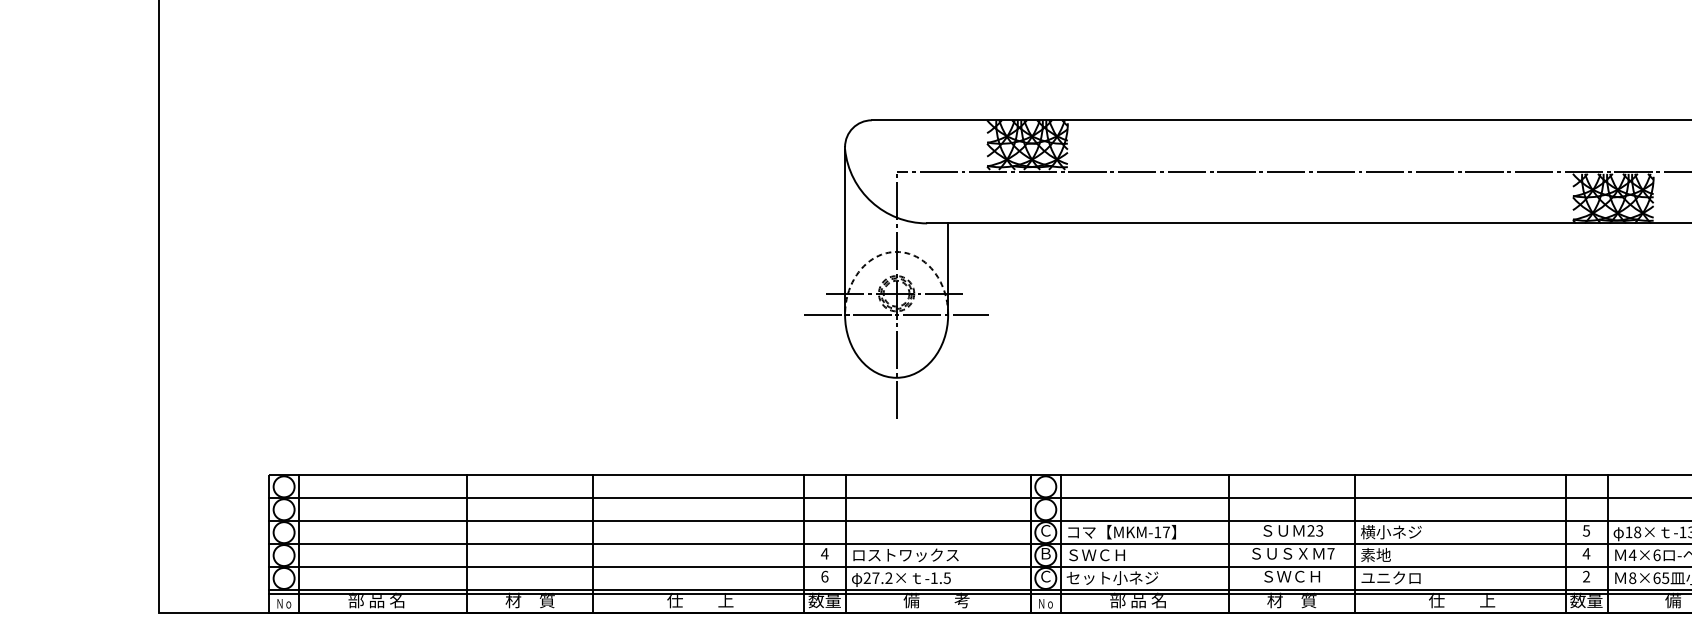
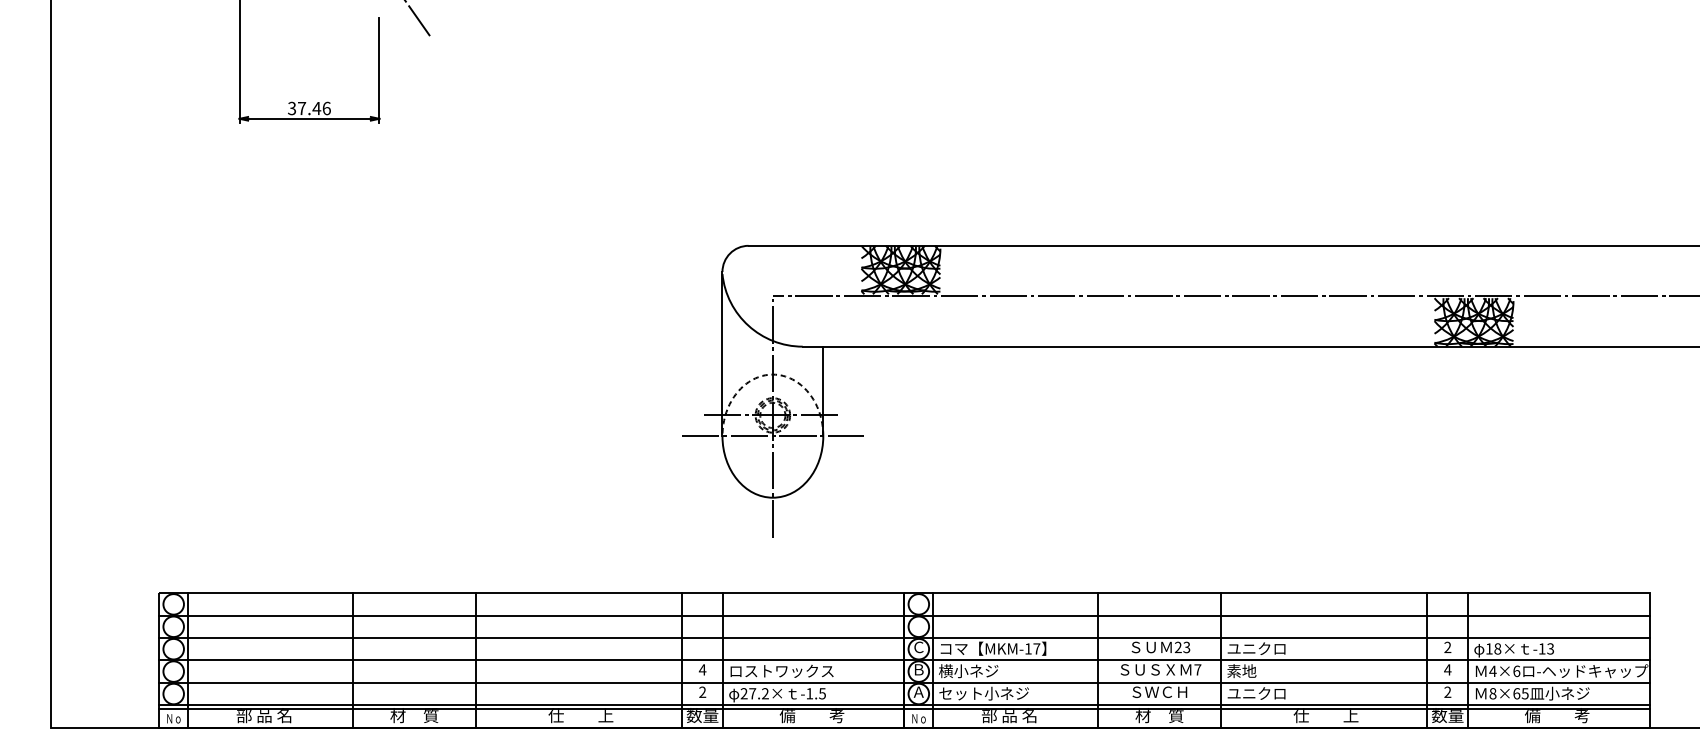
text: (1586, 530) -> (1447, 647), 5 -> 2
text: (1390, 531) -> (1256, 648), 横小ネジ -> ユニクロ
text: (1096, 555) -> (968, 671), ＳＷＣＨ -> 横小ネジ
text: (824, 575) -> (702, 691), 6 -> 2
text: (1045, 575) -> (918, 691), Ｃ -> Ａ

